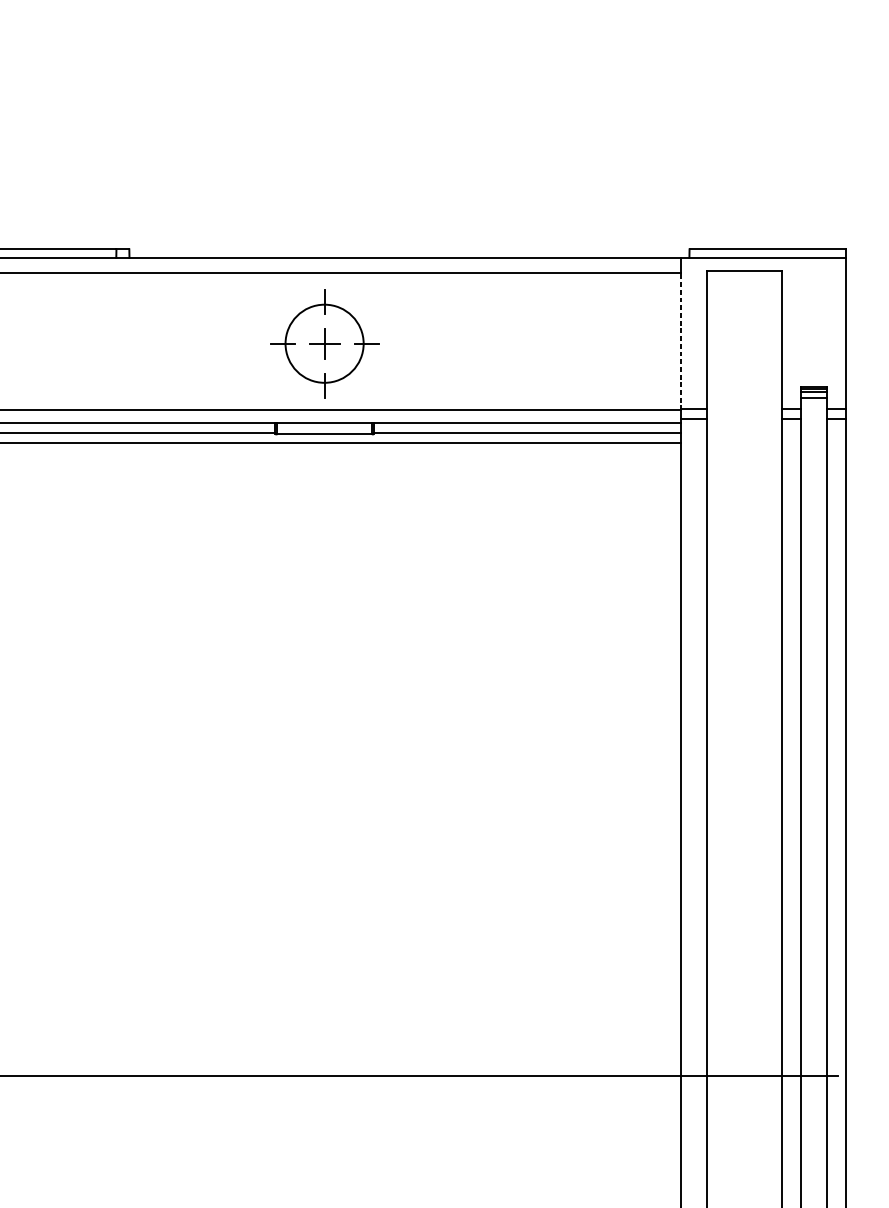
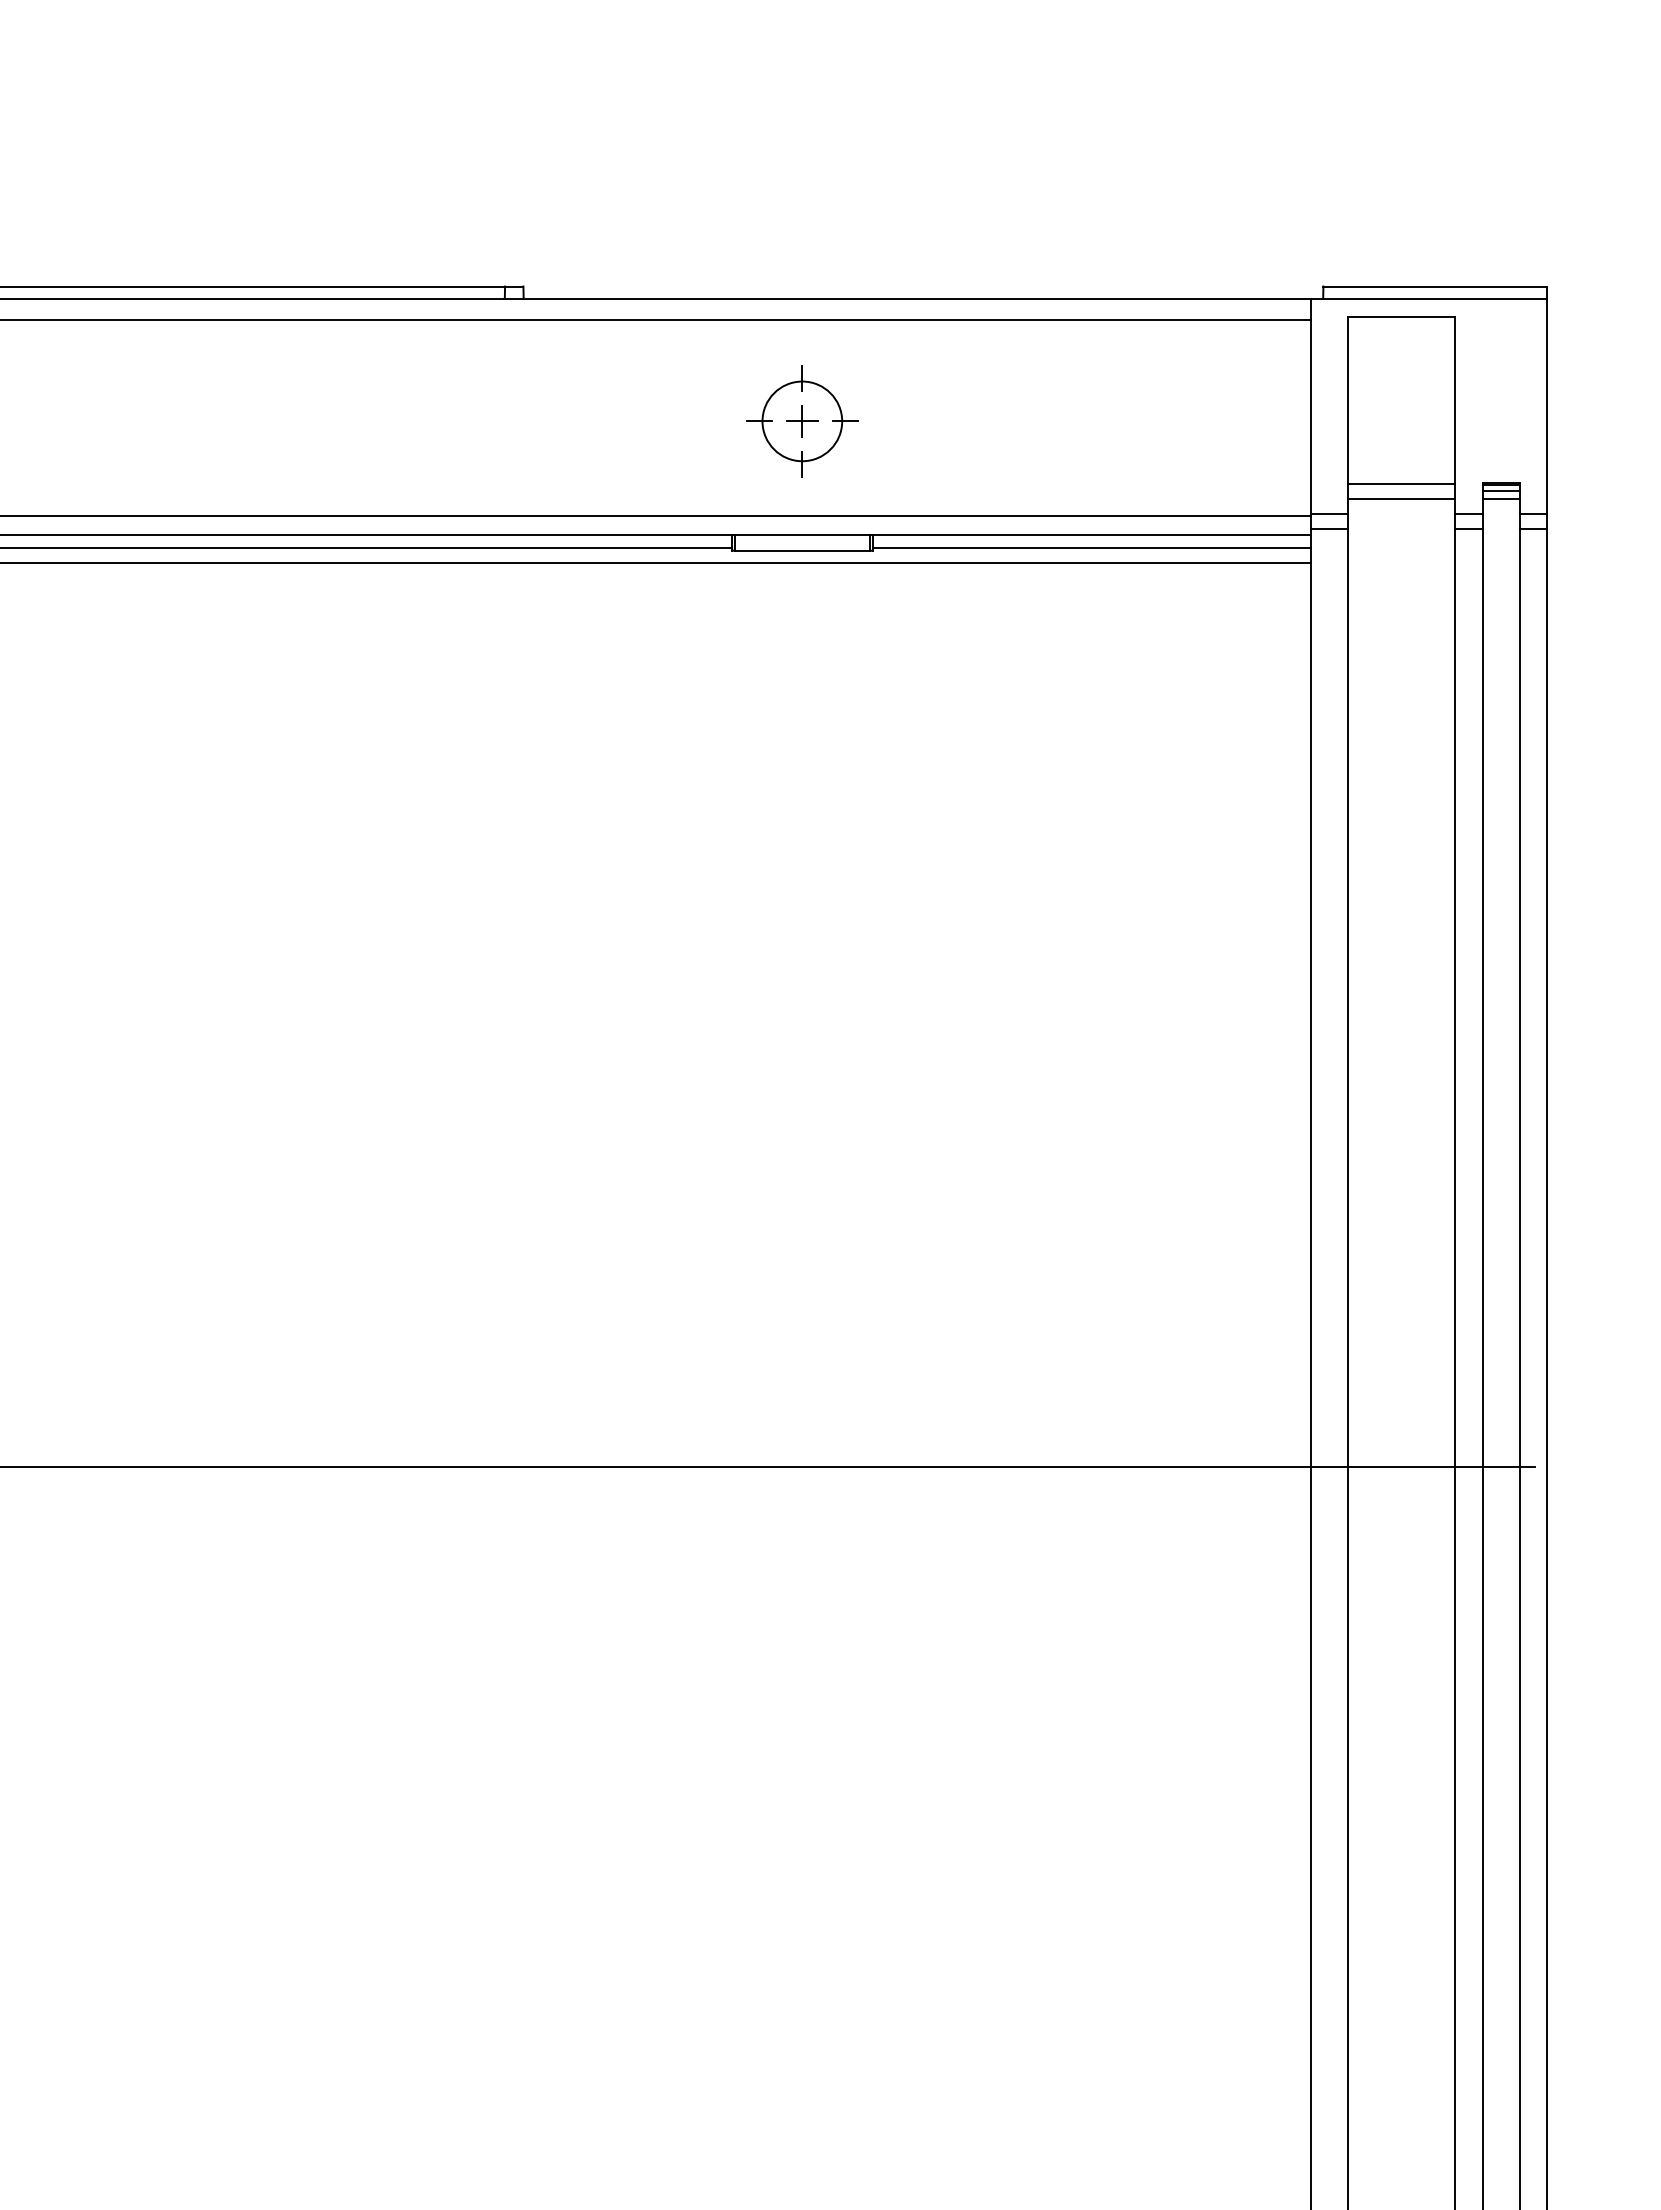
line: (681, 341) -> (1311, 417), dashed -> solid
part: (324, 343) -> (802, 421), size x0.71
line: (744, 387) -> (1401, 483), added
line: (744, 397) -> (1401, 498), added

